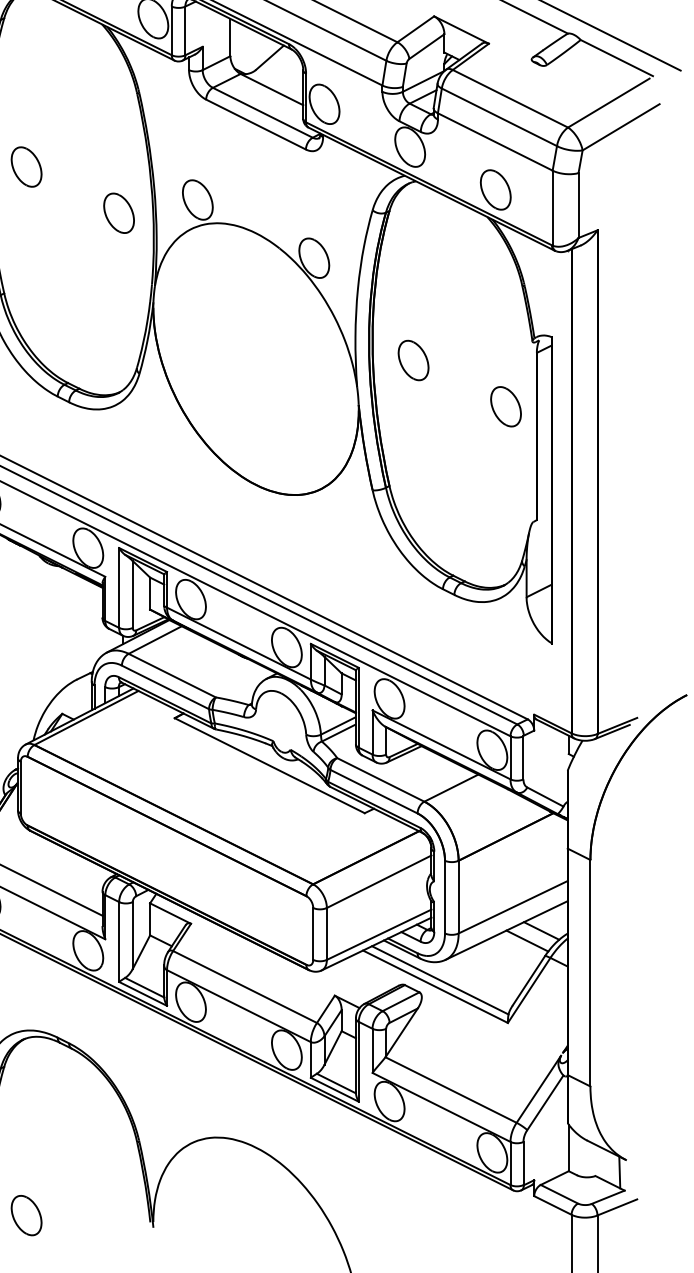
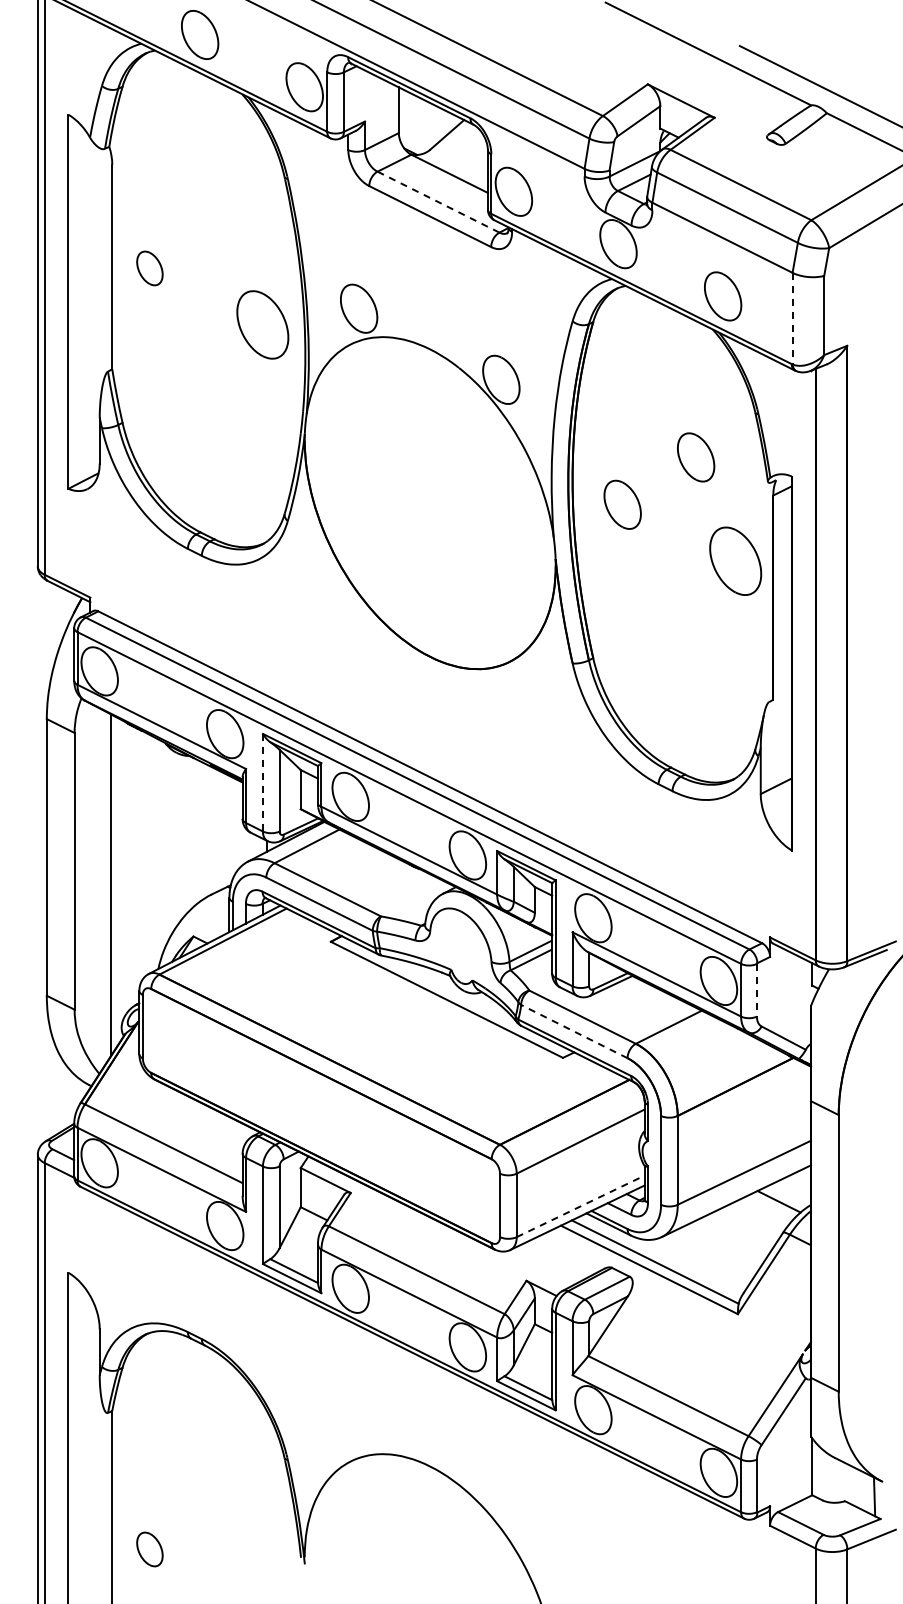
line: (262, 113) -> (438, 202), solid -> dashed
part: (26, 167) -> (149, 268), size x0.7
line: (552, 208) -> (792, 318), solid -> dashed
part: (118, 212) -> (262, 324), size x1.4
part: (474, 321) -> (696, 457), added
part: (505, 406) -> (735, 561), size x1.4
line: (118, 587) -> (262, 782), solid -> dashed
line: (523, 758) -> (756, 990), solid -> dashed
line: (373, 791) -> (573, 1031), solid -> dashed
line: (379, 934) -> (580, 1206), solid -> dashed
line: (527, 940) -> (761, 1213), removed
part: (26, 1215) -> (149, 1549), size x0.7

